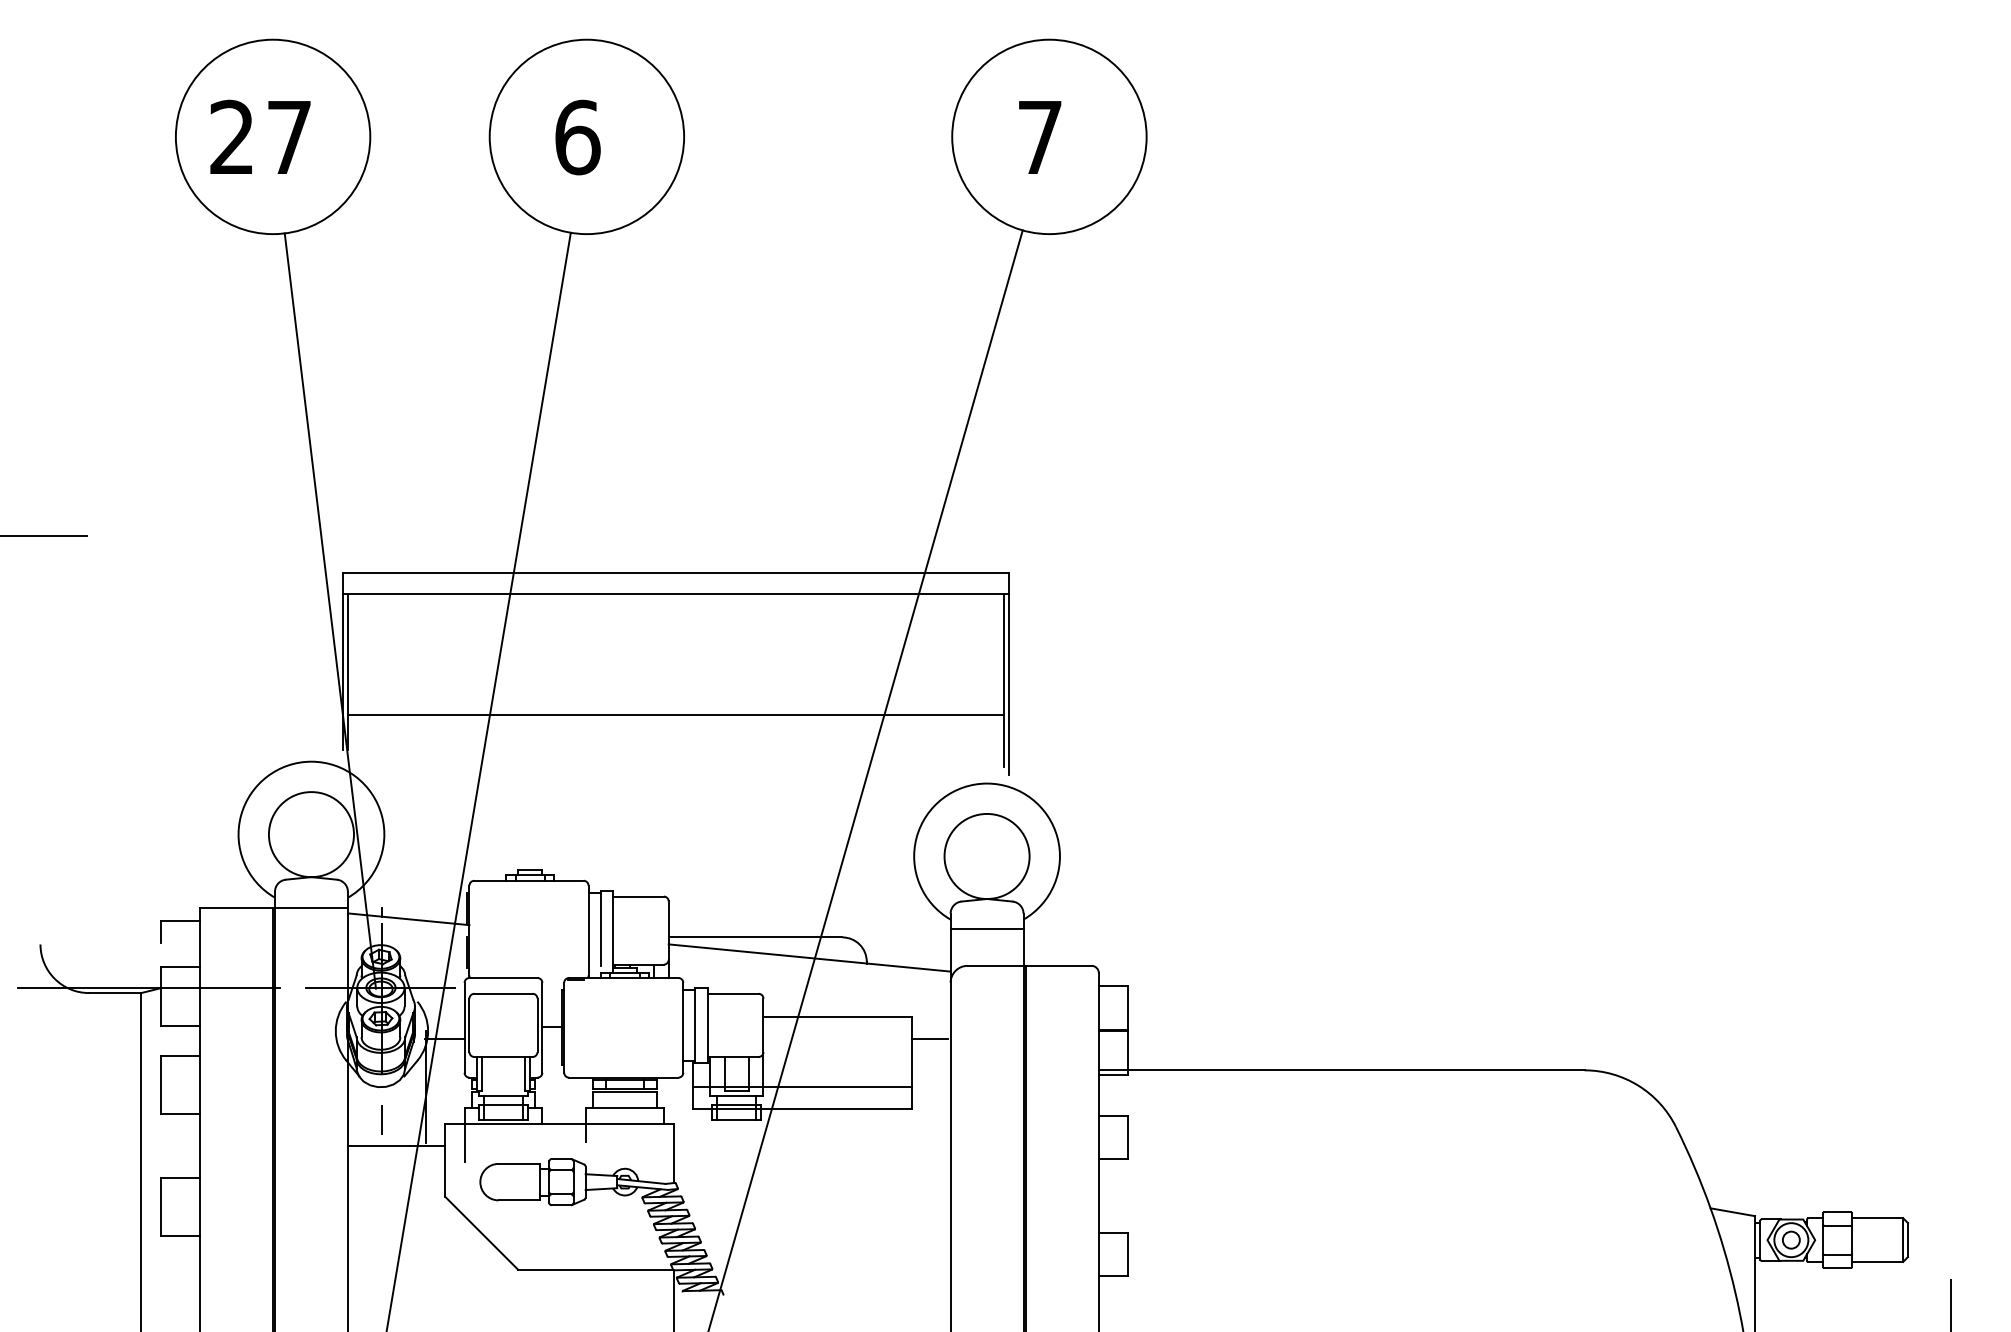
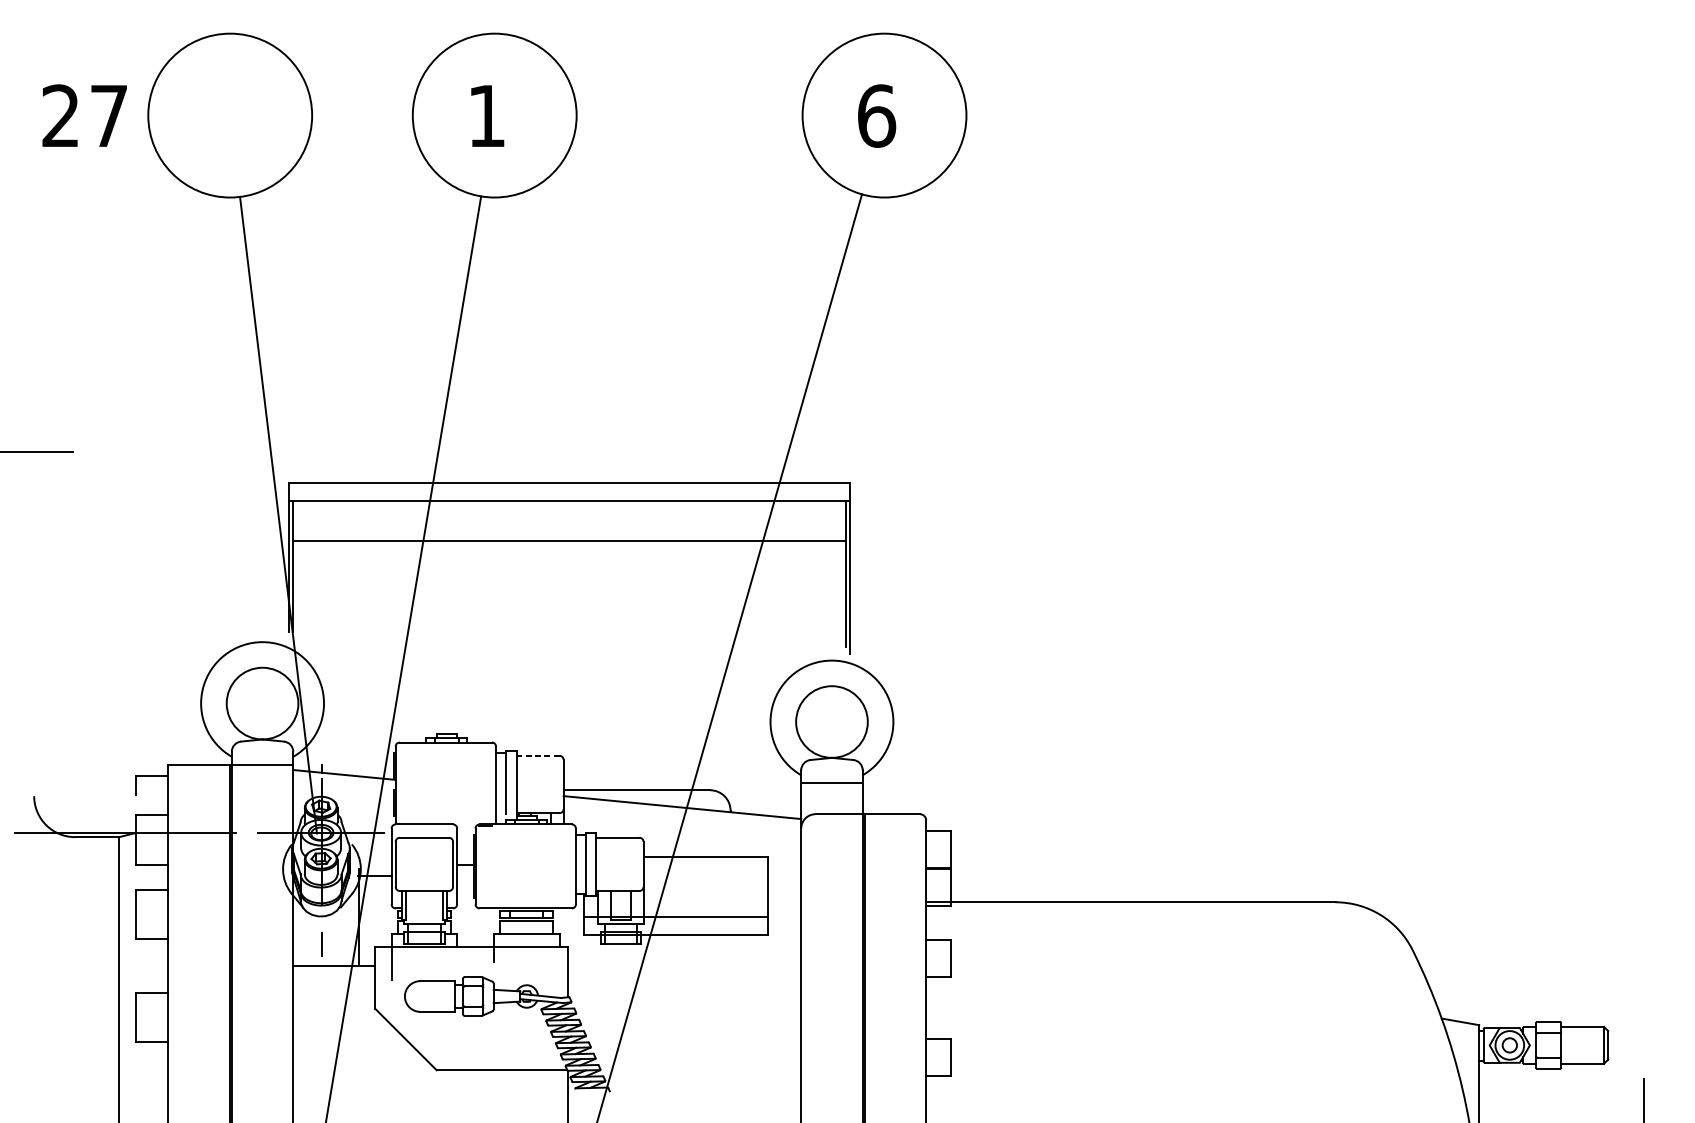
text: (260, 136) -> (84, 115), moved
text: (577, 137) -> (486, 116), 6 -> 1
text: (1040, 137) -> (876, 116), 7 -> 6
line: (675, 715) -> (569, 540), moved
line: (638, 896) -> (538, 755), solid -> dashed
line: (929, 1038) -> (783, 875), removed

